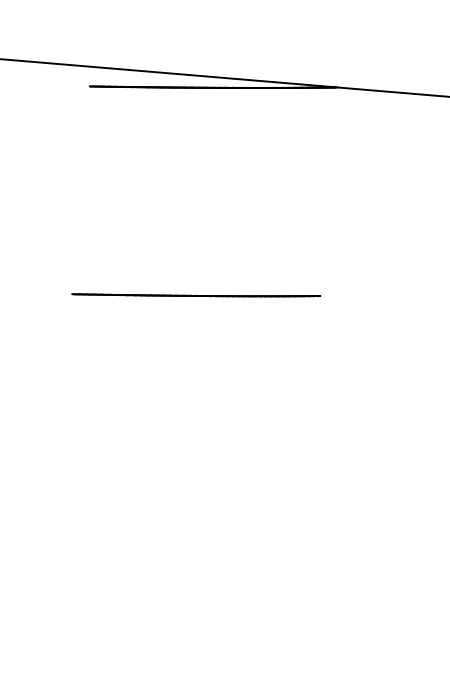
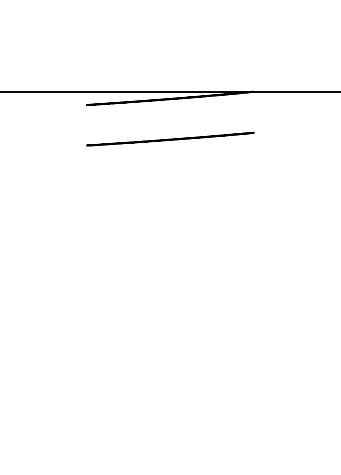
line: (196, 294) -> (170, 138), moved

